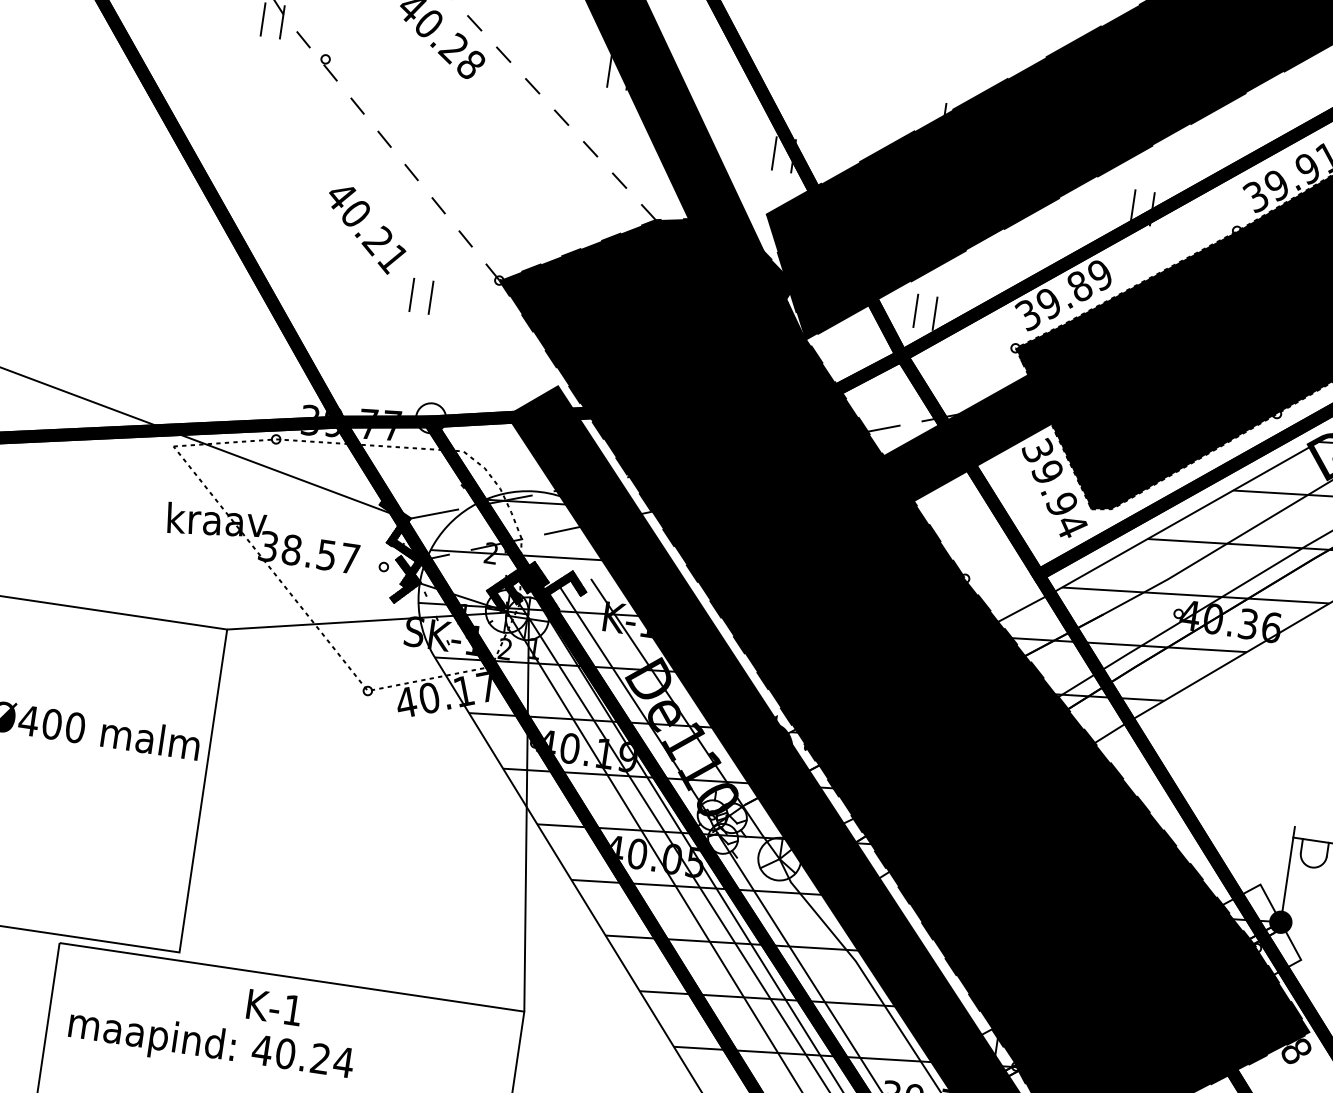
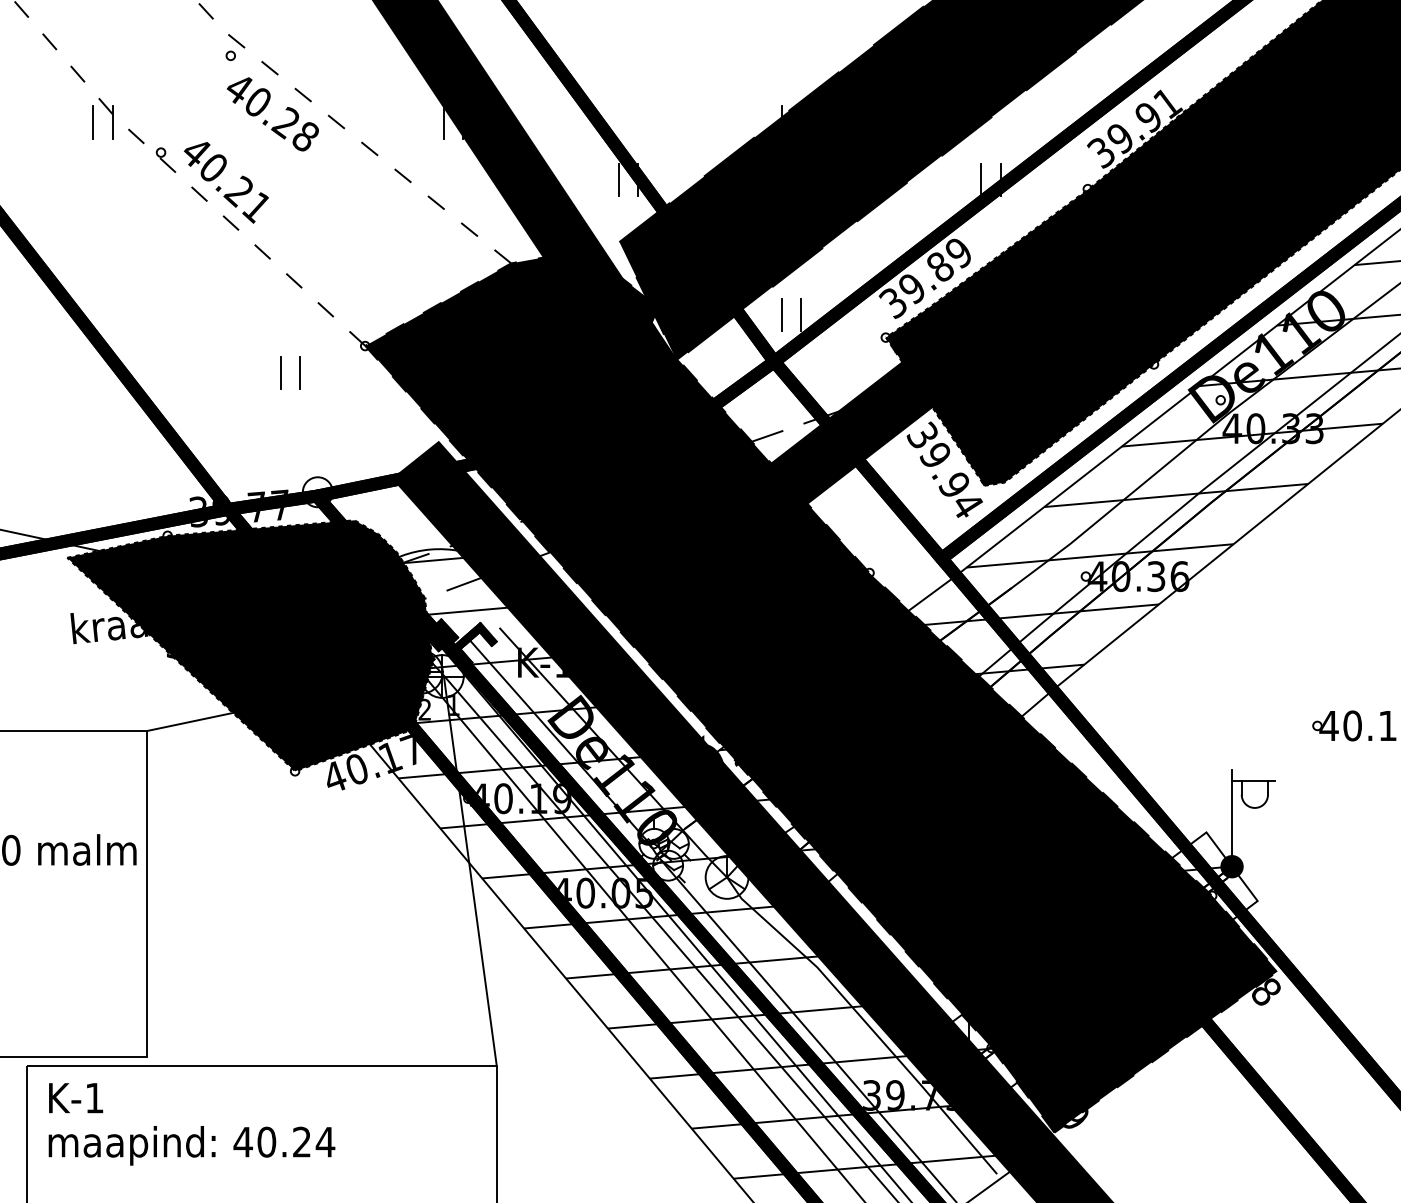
text: (366, 230) -> (226, 182), moved
fill: (341, 559) -> (249, 645), added
text: (274, 1008) -> (76, 1098), moved

